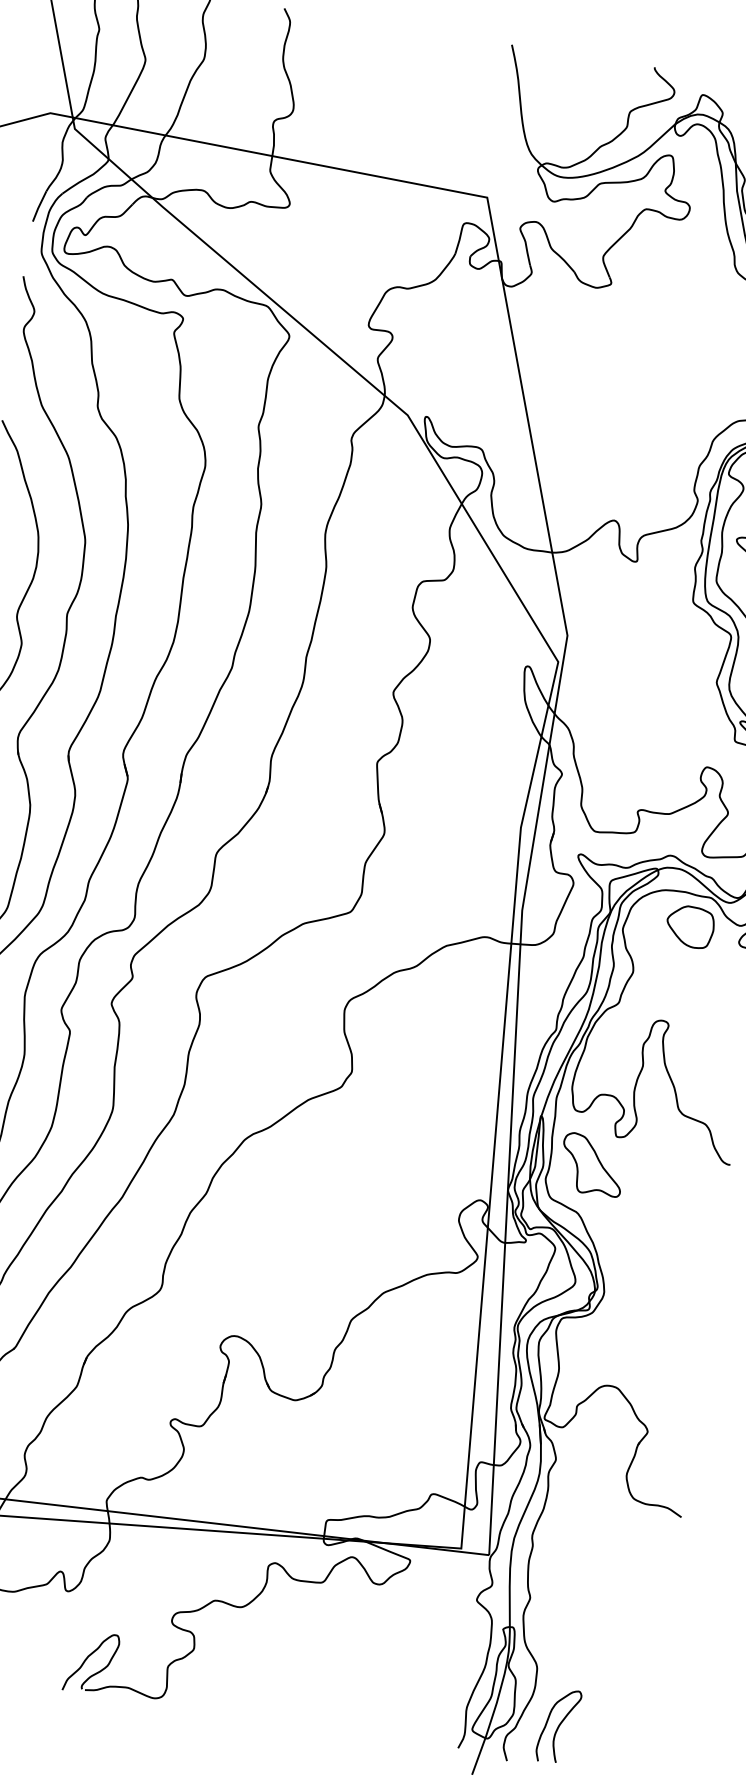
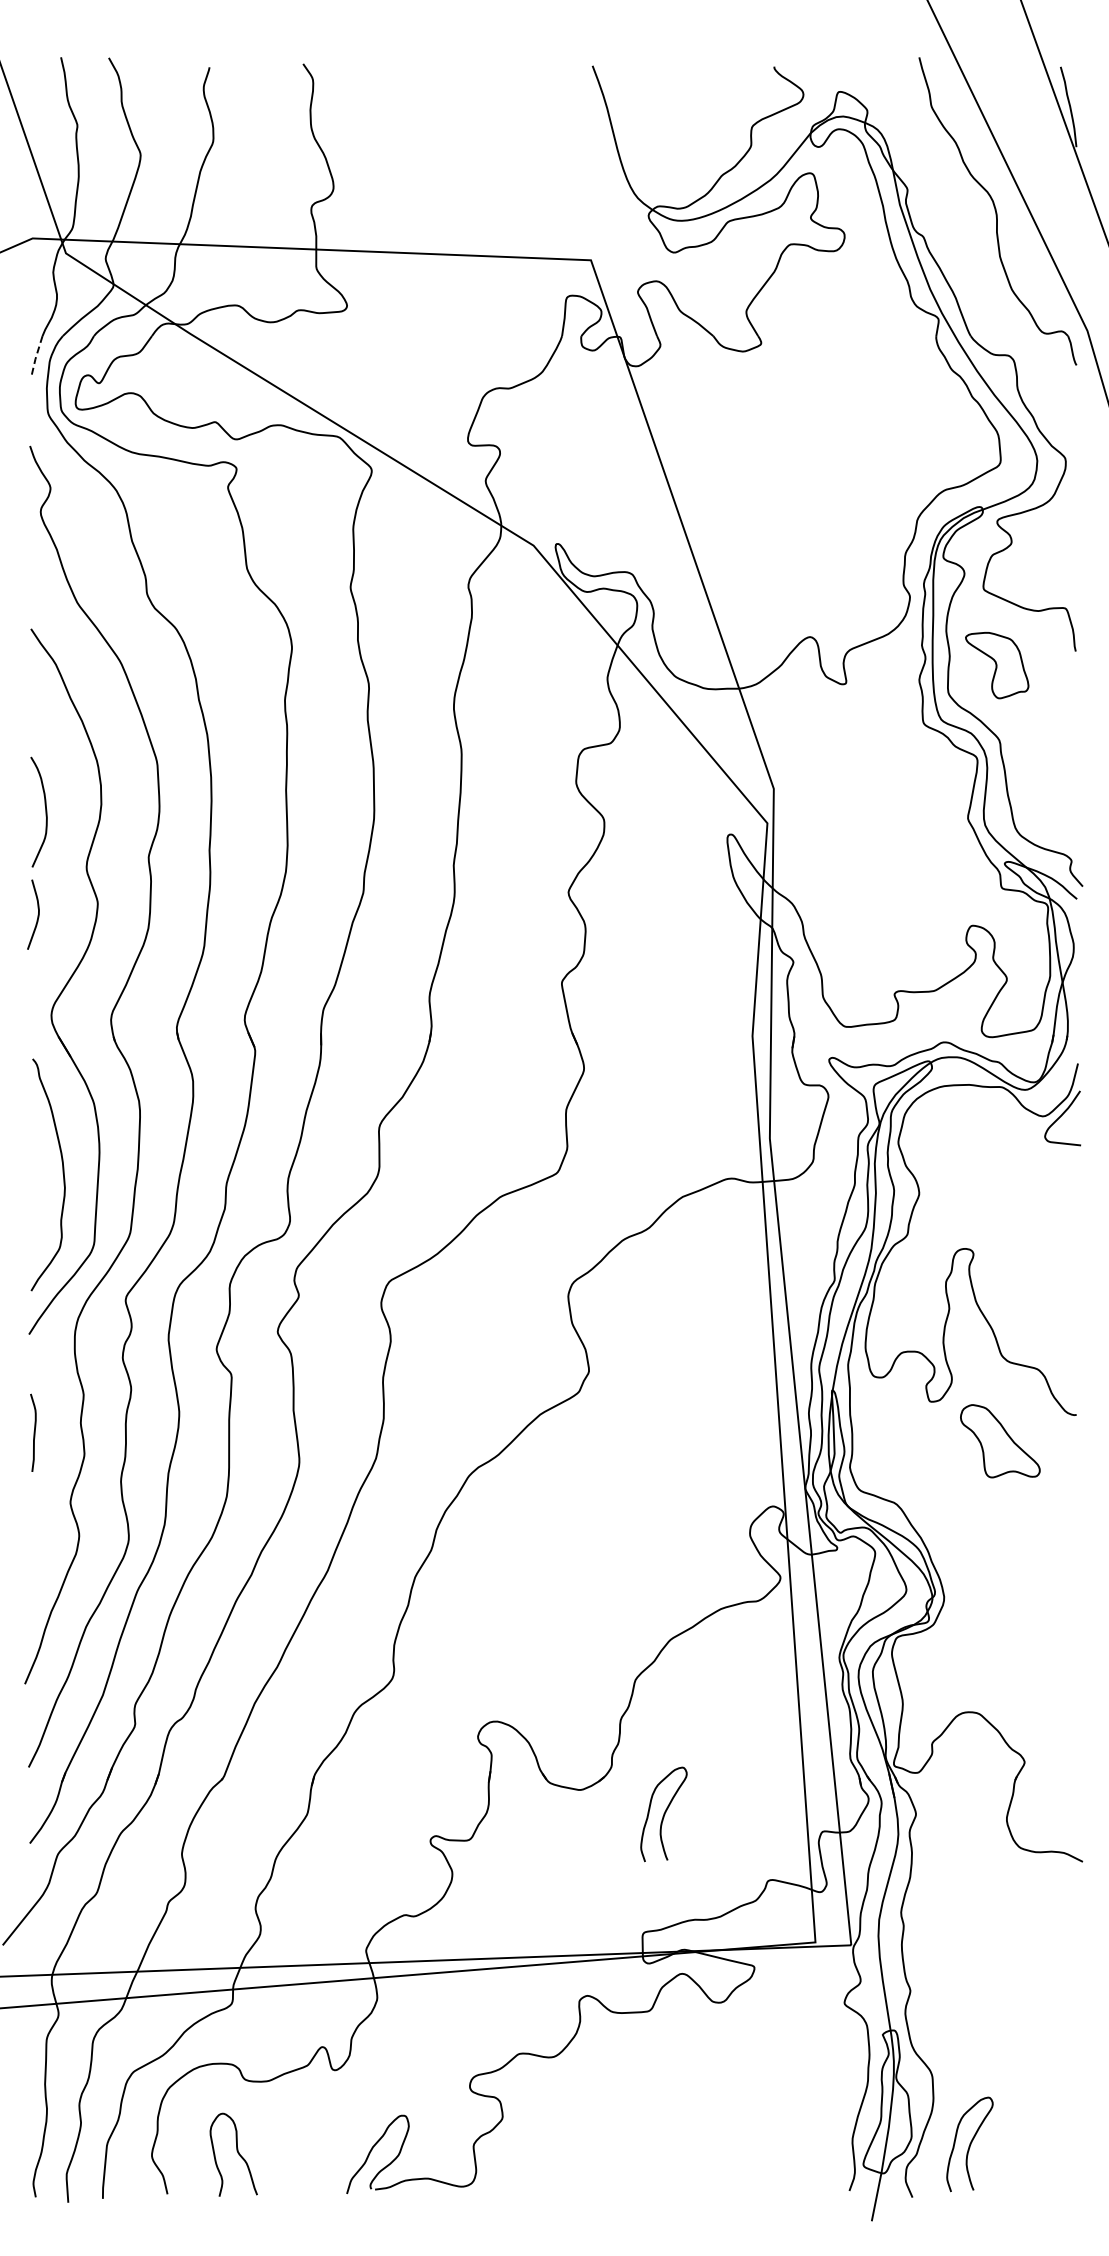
line: (39, 206) -> (36, 356), solid -> dashed
part: (690, 927) -> (981, 1127), removed
part: (592, 1165) -> (1000, 1441), moved
curve: (357, 1429) -> (663, 1814), added

